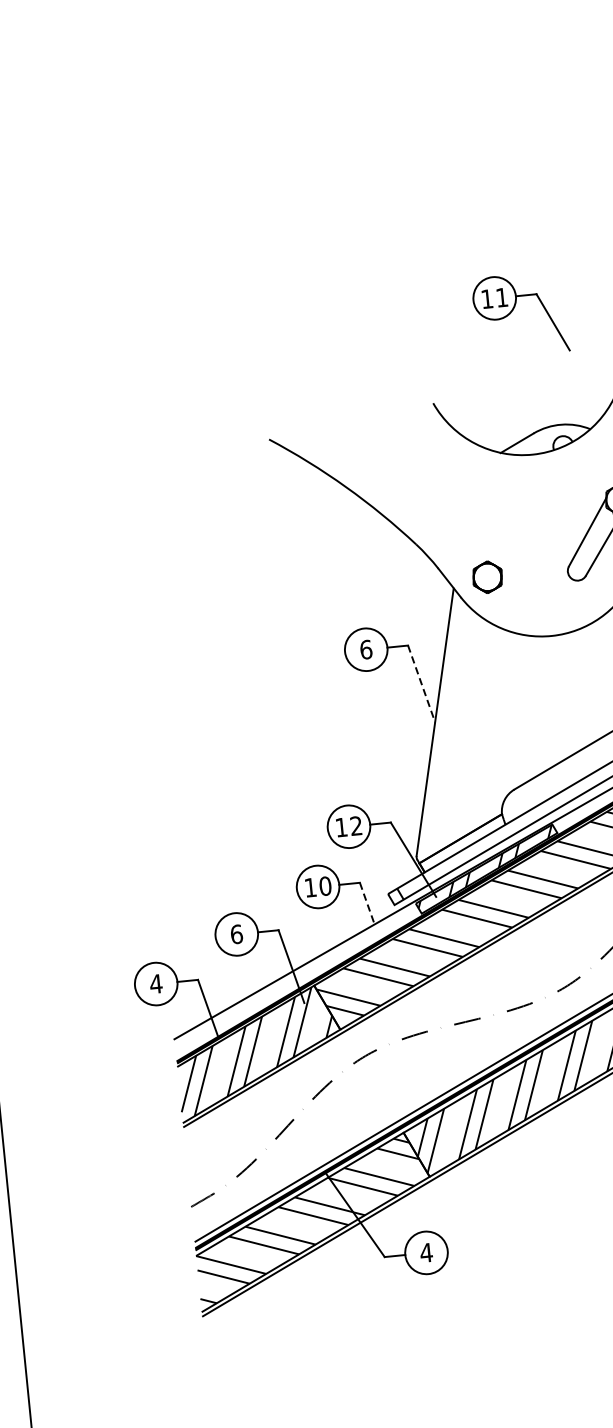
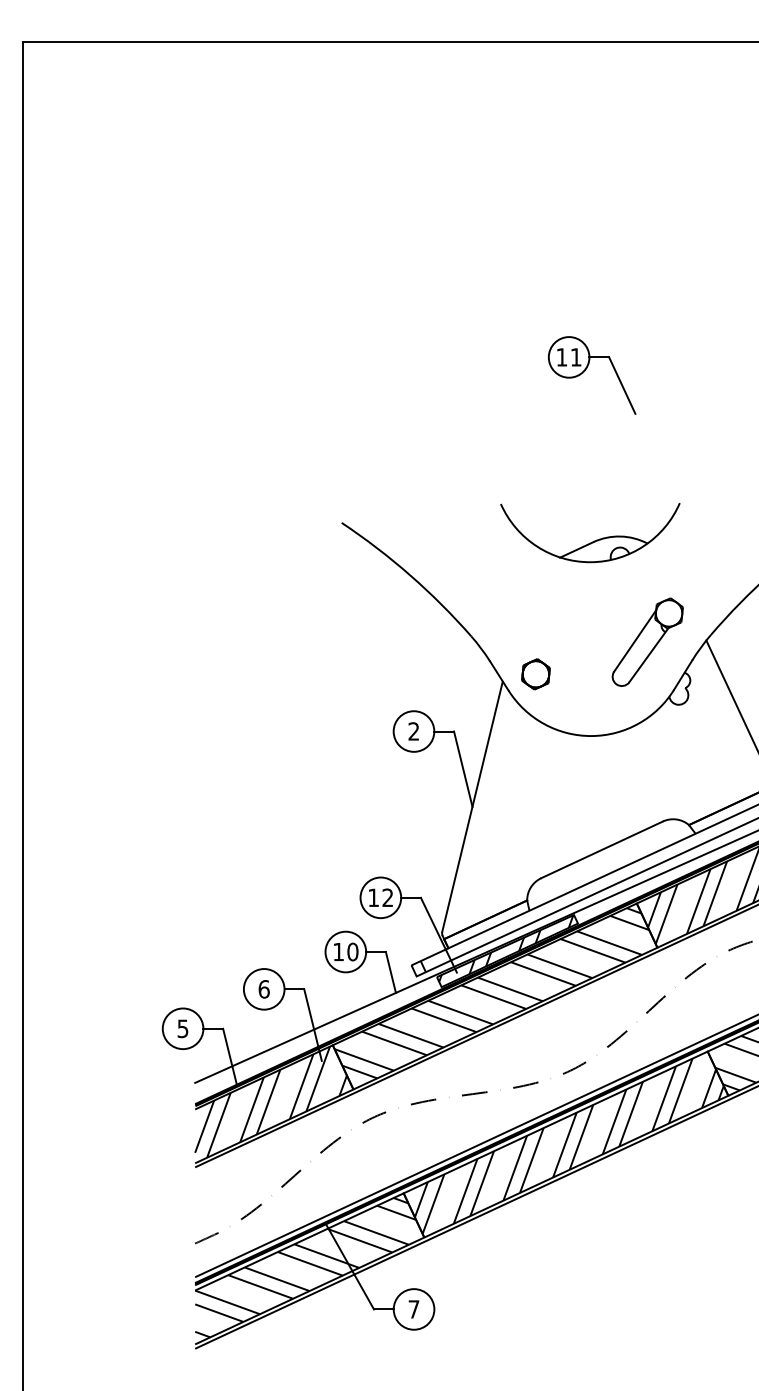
part: (513, 311) -> (585, 371), moved
text: (365, 649) -> (413, 731), 6 -> 2
line: (421, 684) -> (463, 769), dashed -> solid
line: (367, 903) -> (391, 972), dashed -> solid
text: (155, 983) -> (182, 1028), 4 -> 5
text: (425, 1253) -> (413, 1309), 4 -> 7

